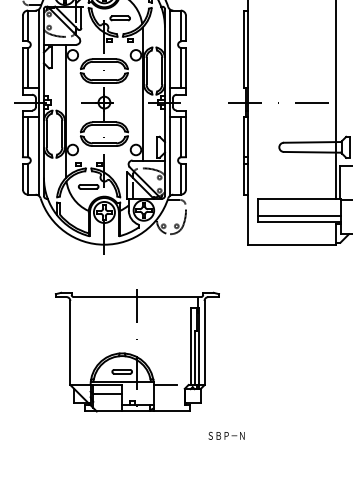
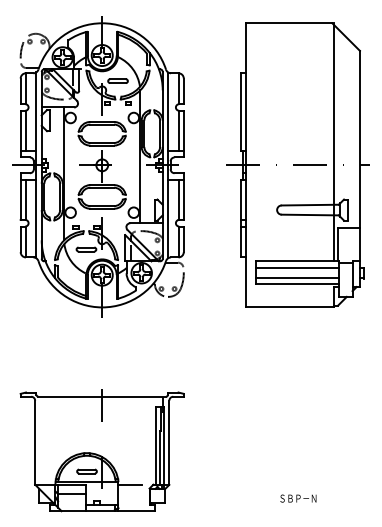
line: (299, 204) -> (297, 267), added
part: (136, 350) -> (101, 450), moved
text: (226, 435) -> (298, 498), moved

